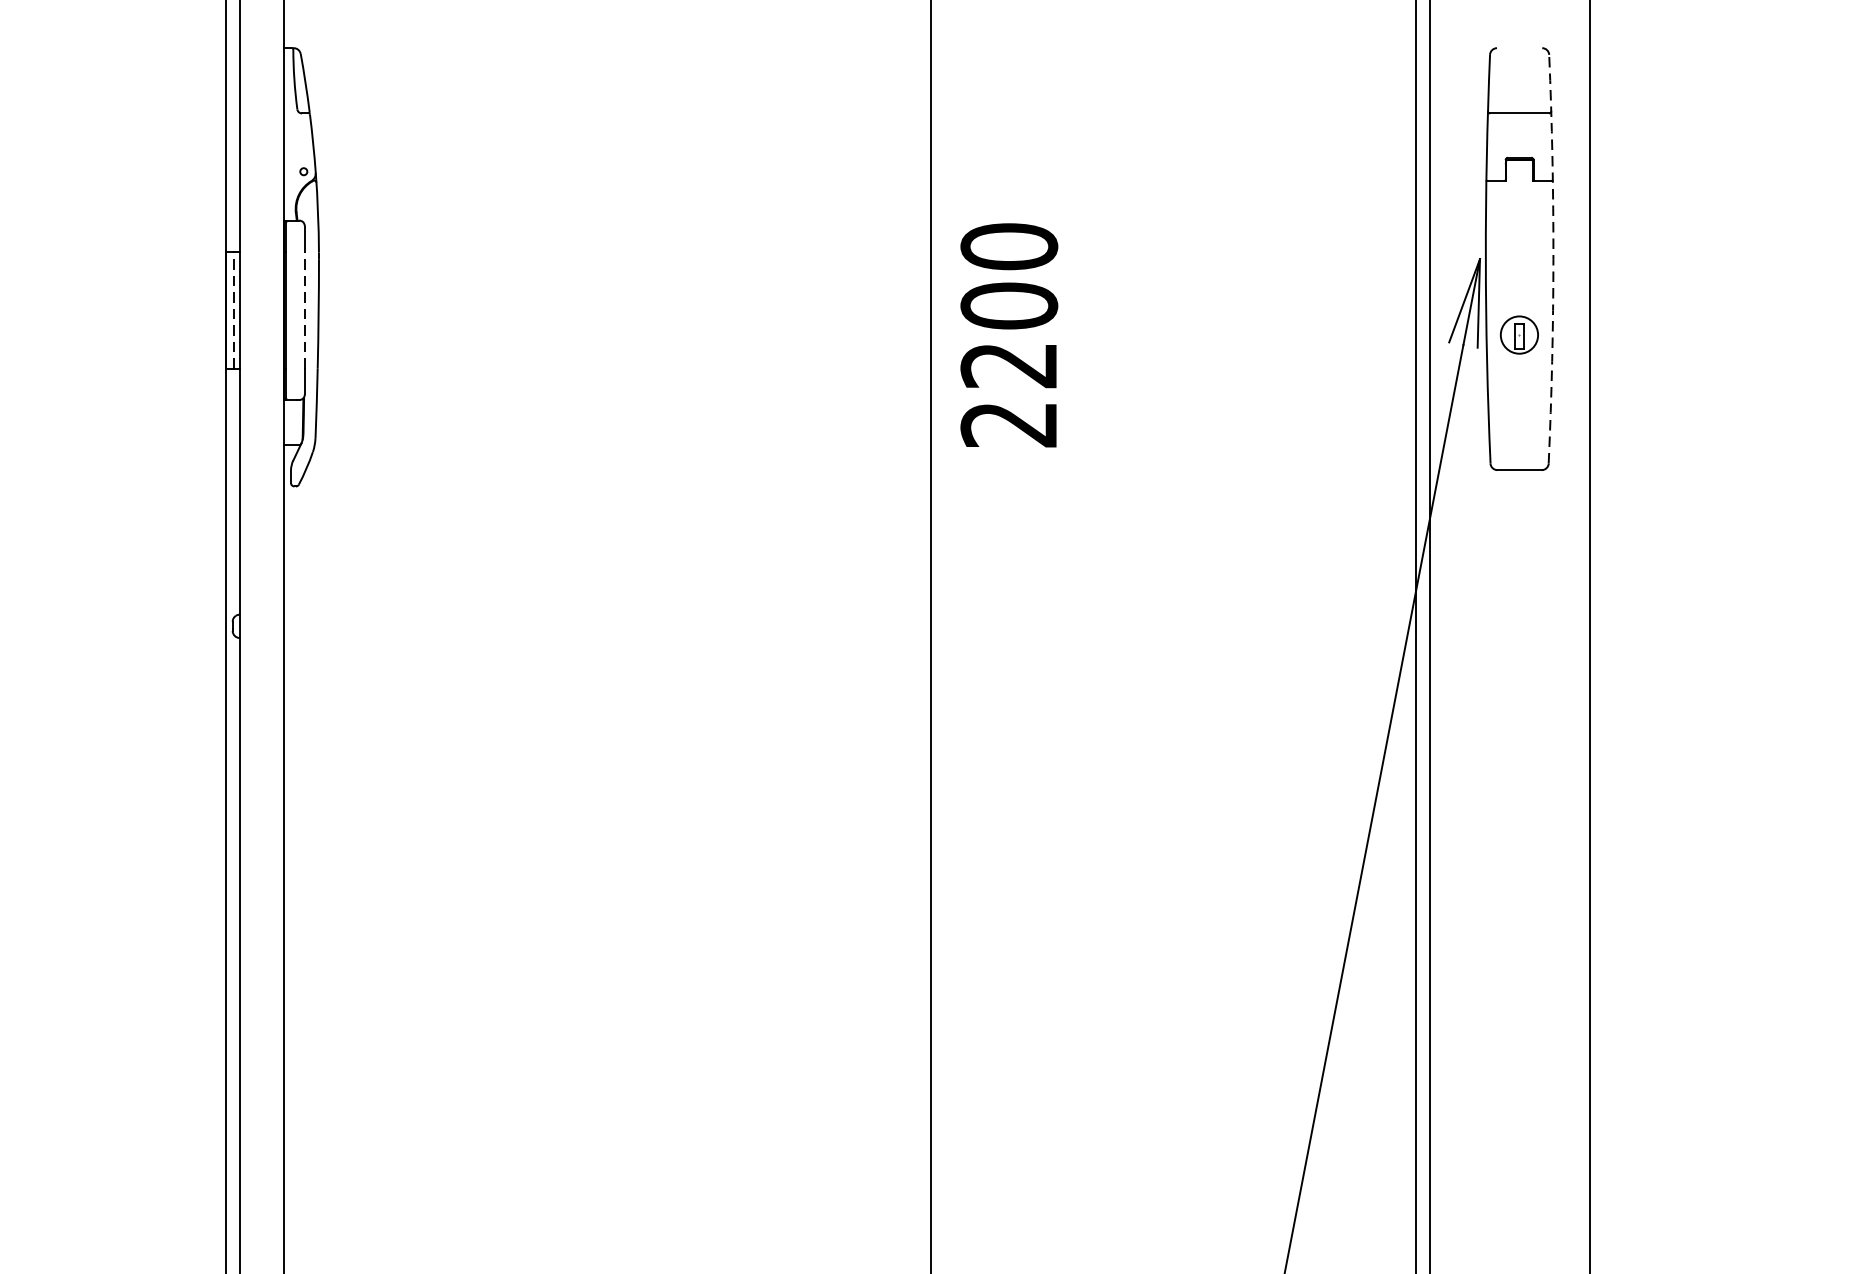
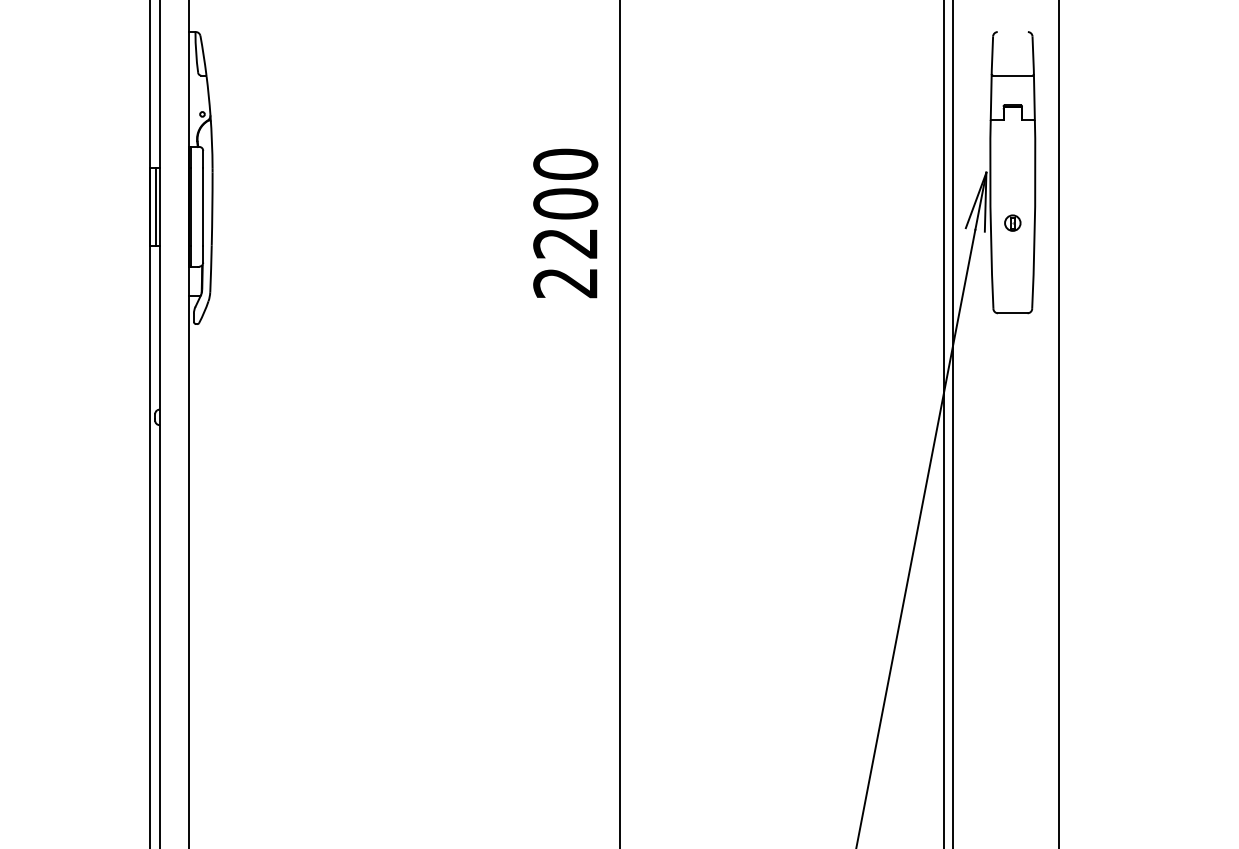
arc: (1553, 258) -> (1035, 172), dashed -> solid
line: (233, 309) -> (155, 206), dashed -> solid
line: (305, 309) -> (203, 206), dashed -> solid
part: (1519, 333) -> (1012, 222), size x0.62
text: (1009, 335) -> (565, 223), moved

